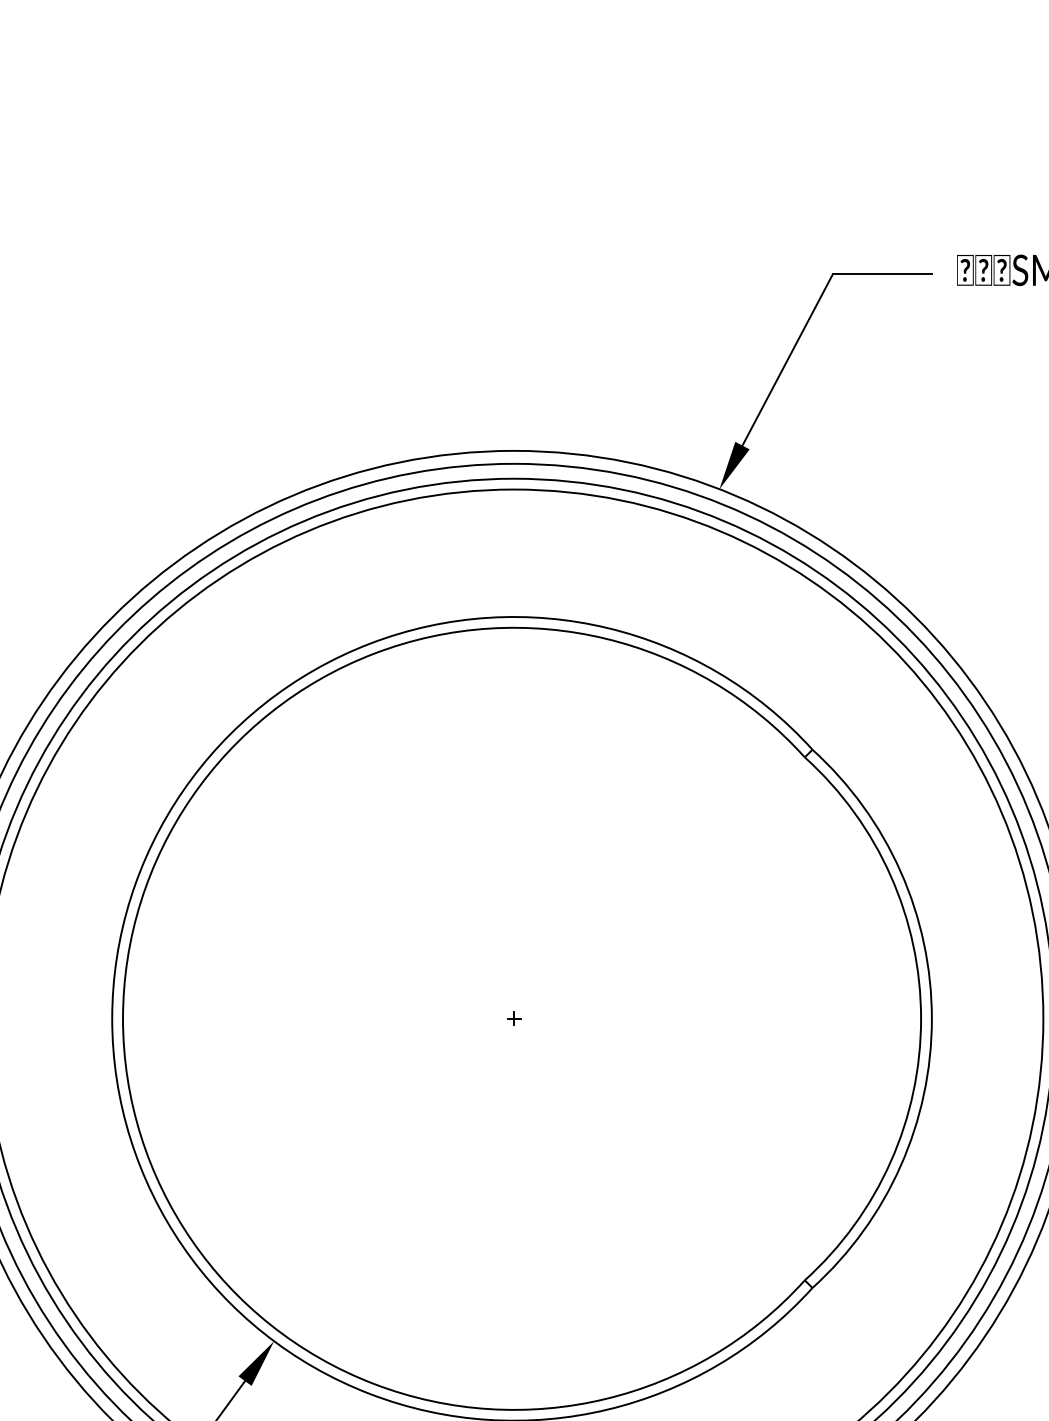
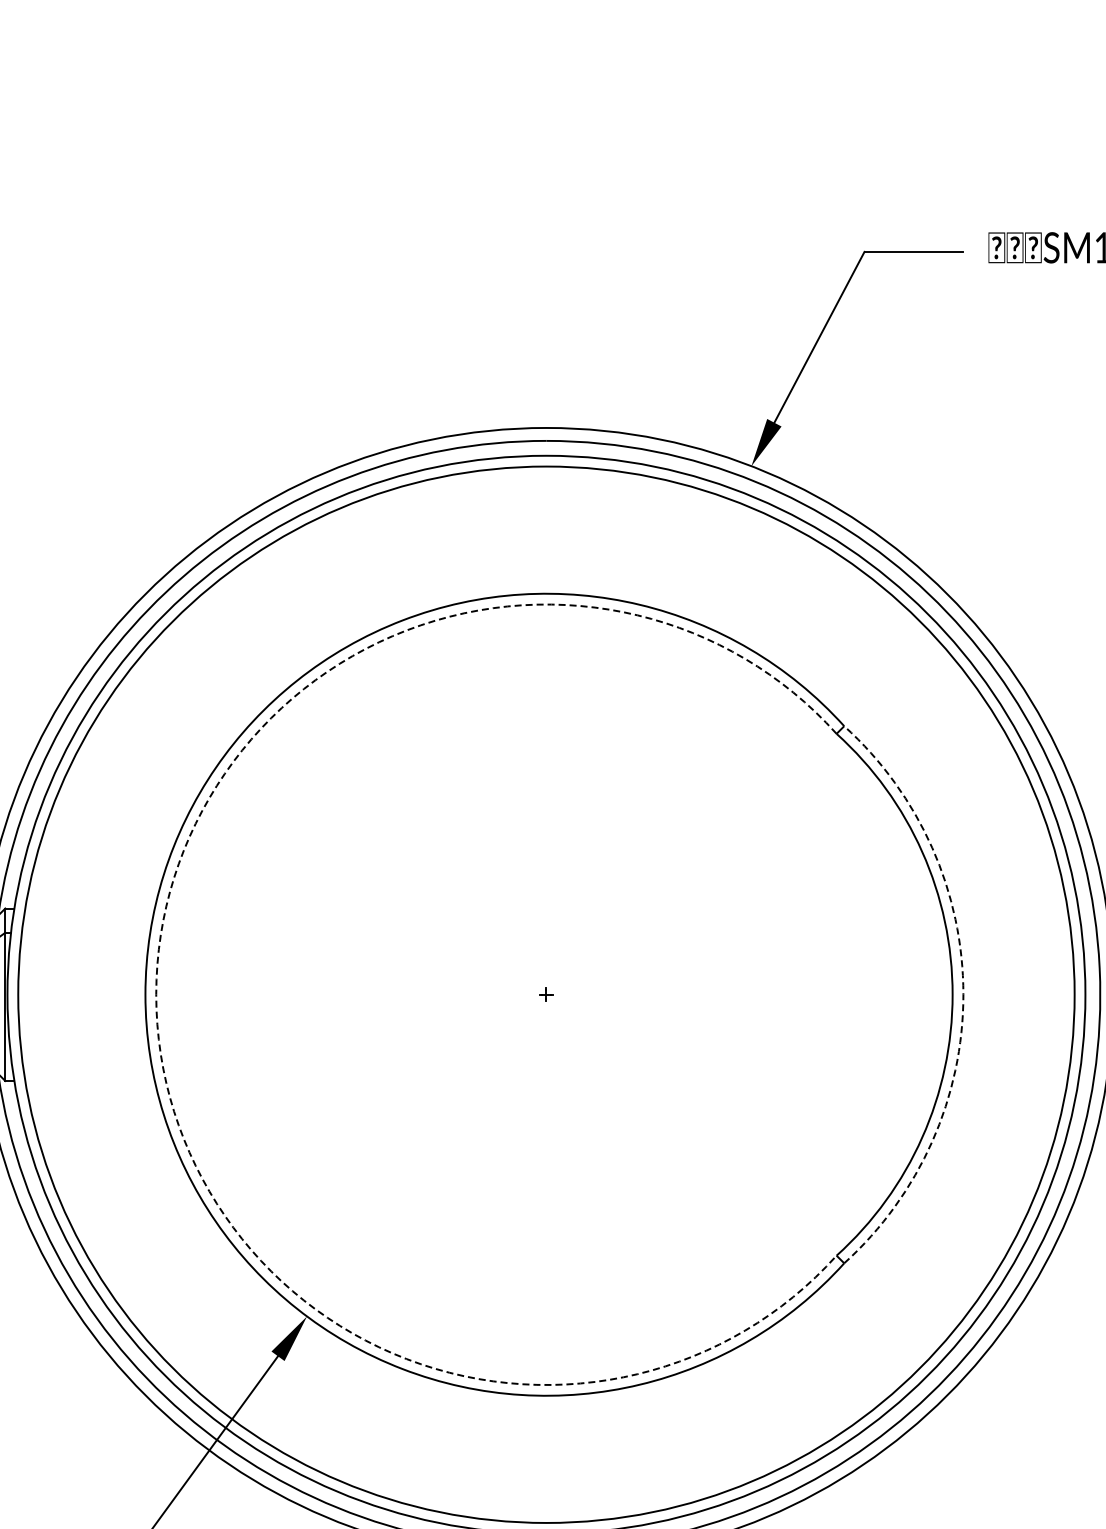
arc: (123, 1018) -> (156, 994), solid -> dashed
arc: (931, 1018) -> (963, 994), solid -> dashed

